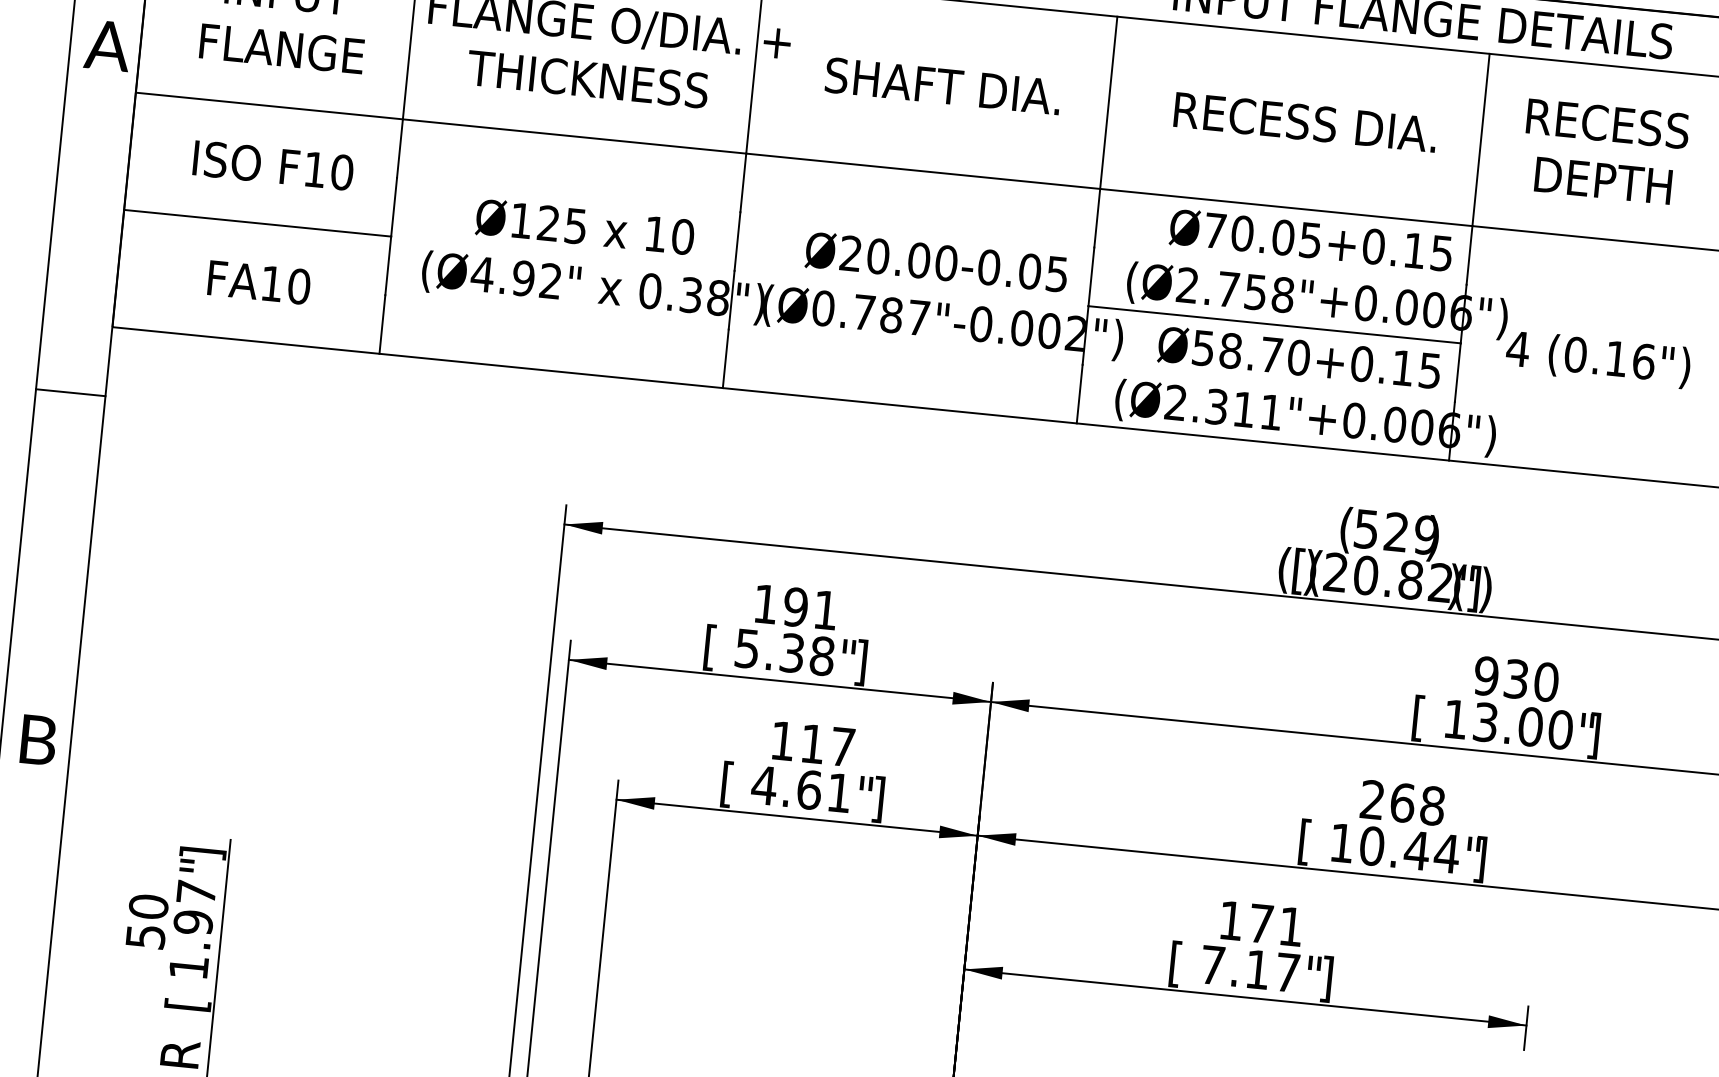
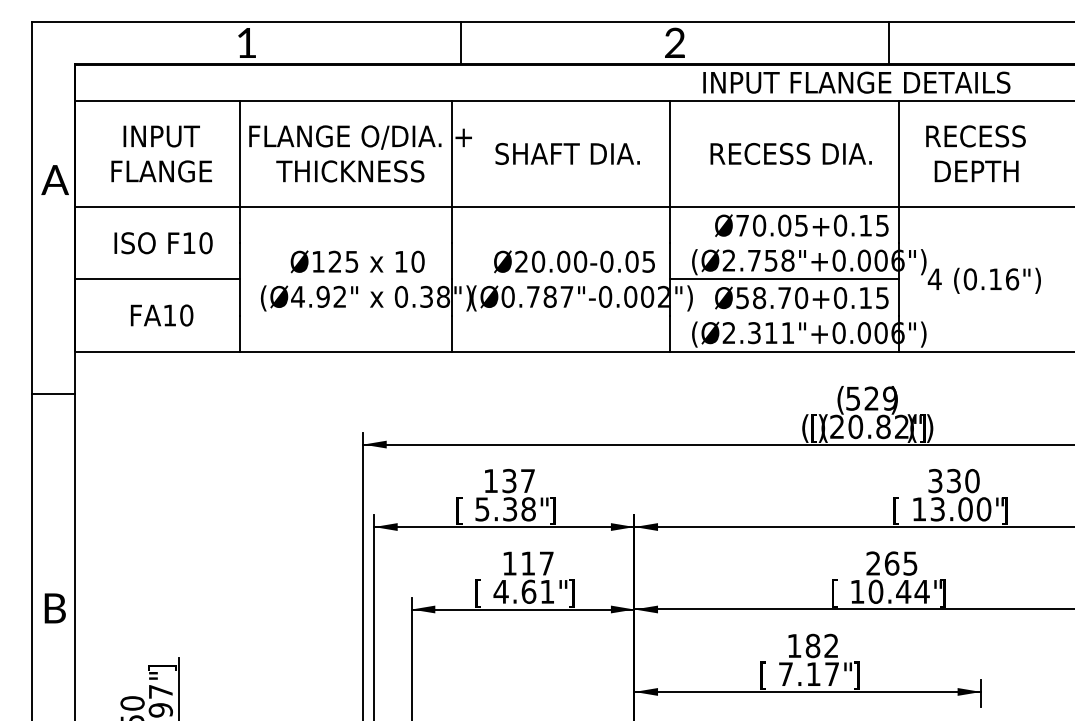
text: (810, 607) -> (518, 480), 191 -> 137
text: (1486, 675) -> (935, 480), 930 -> 330
text: (1432, 805) -> (910, 563), 268 -> 265
text: (1275, 924) -> (821, 645), 171 -> 182

